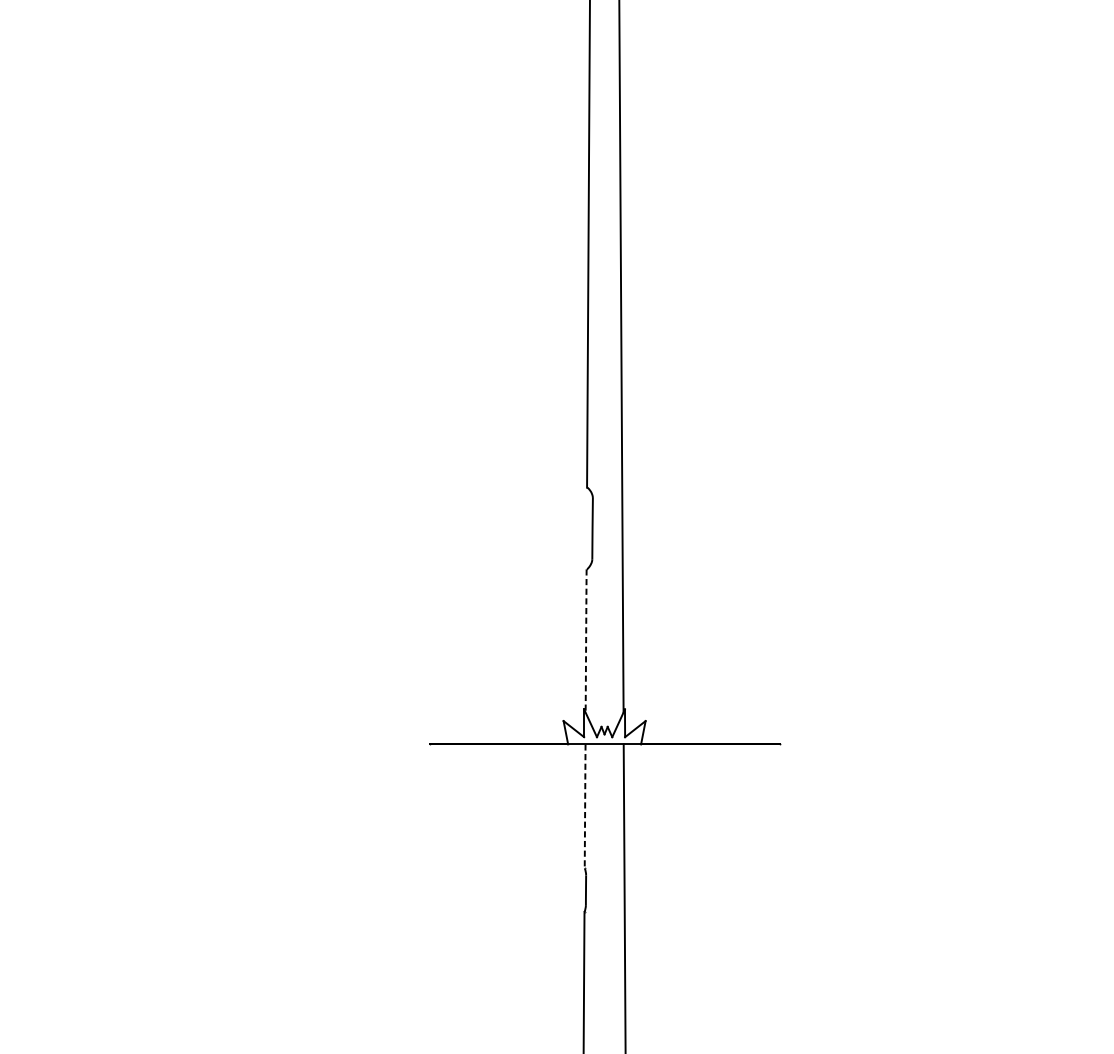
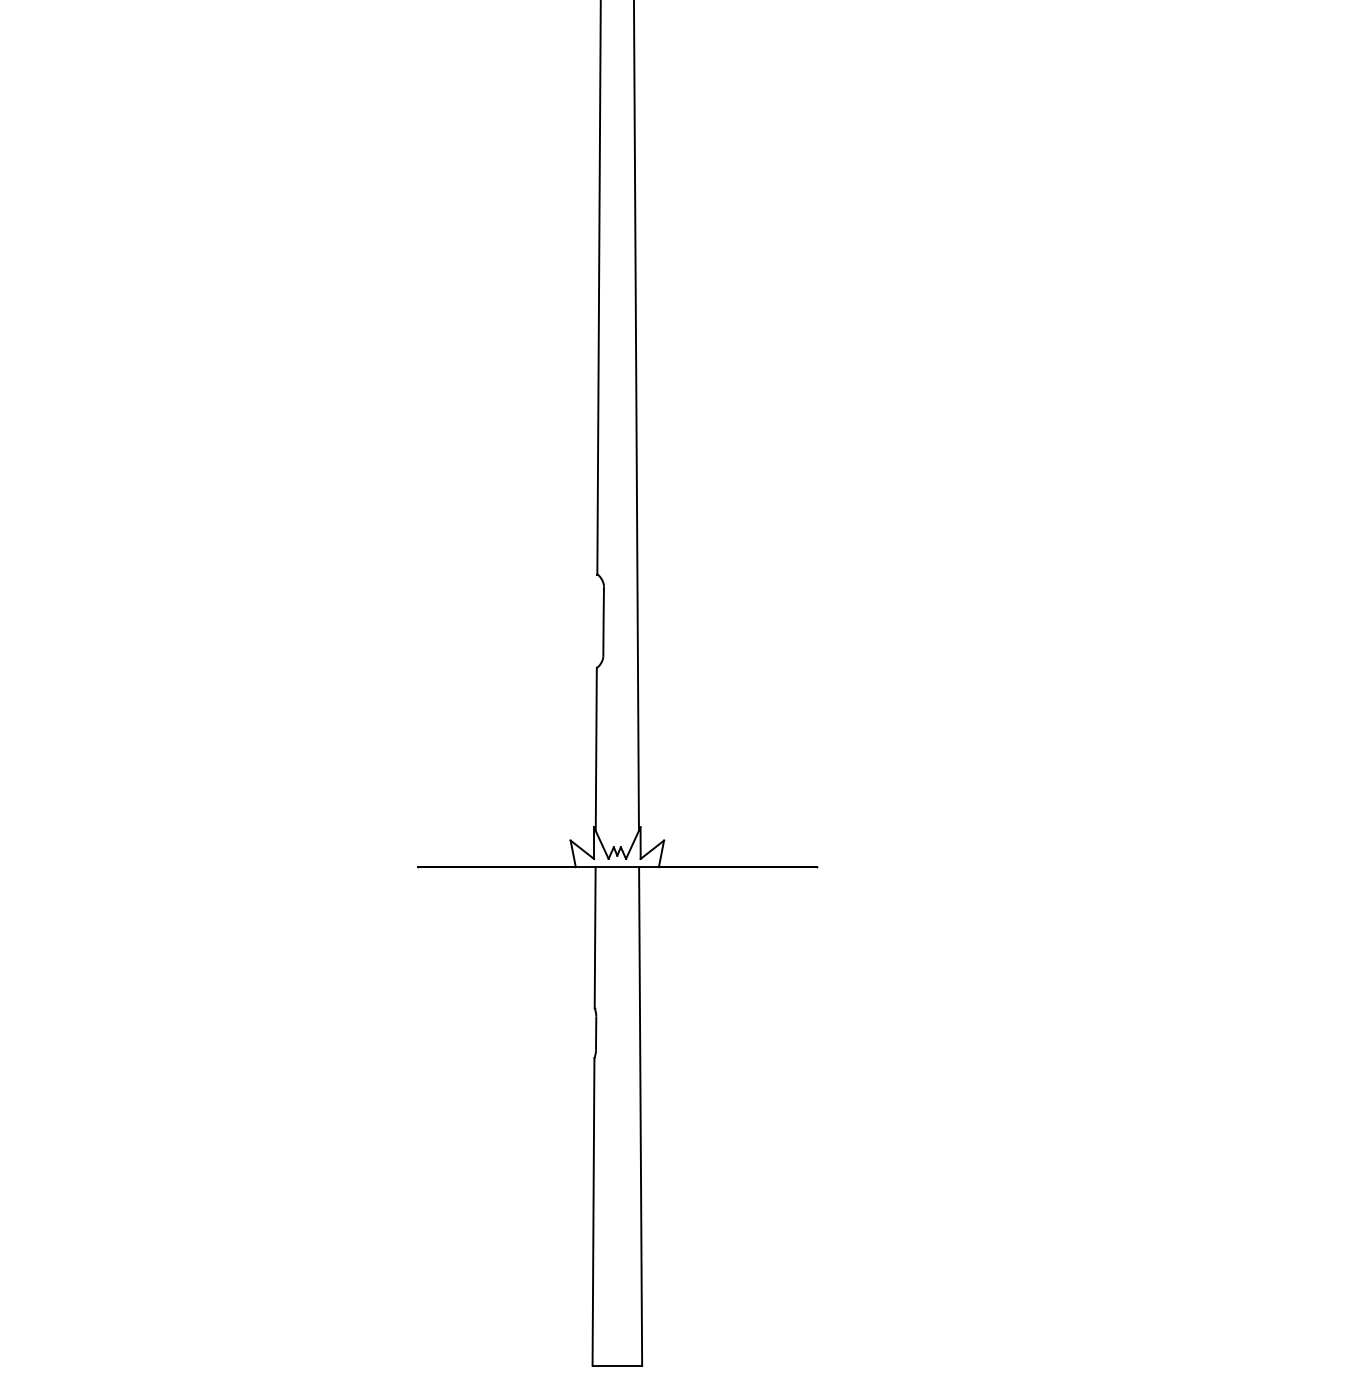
line: (586, 641) -> (596, 749), dashed -> solid
line: (585, 806) -> (595, 937), dashed -> solid

